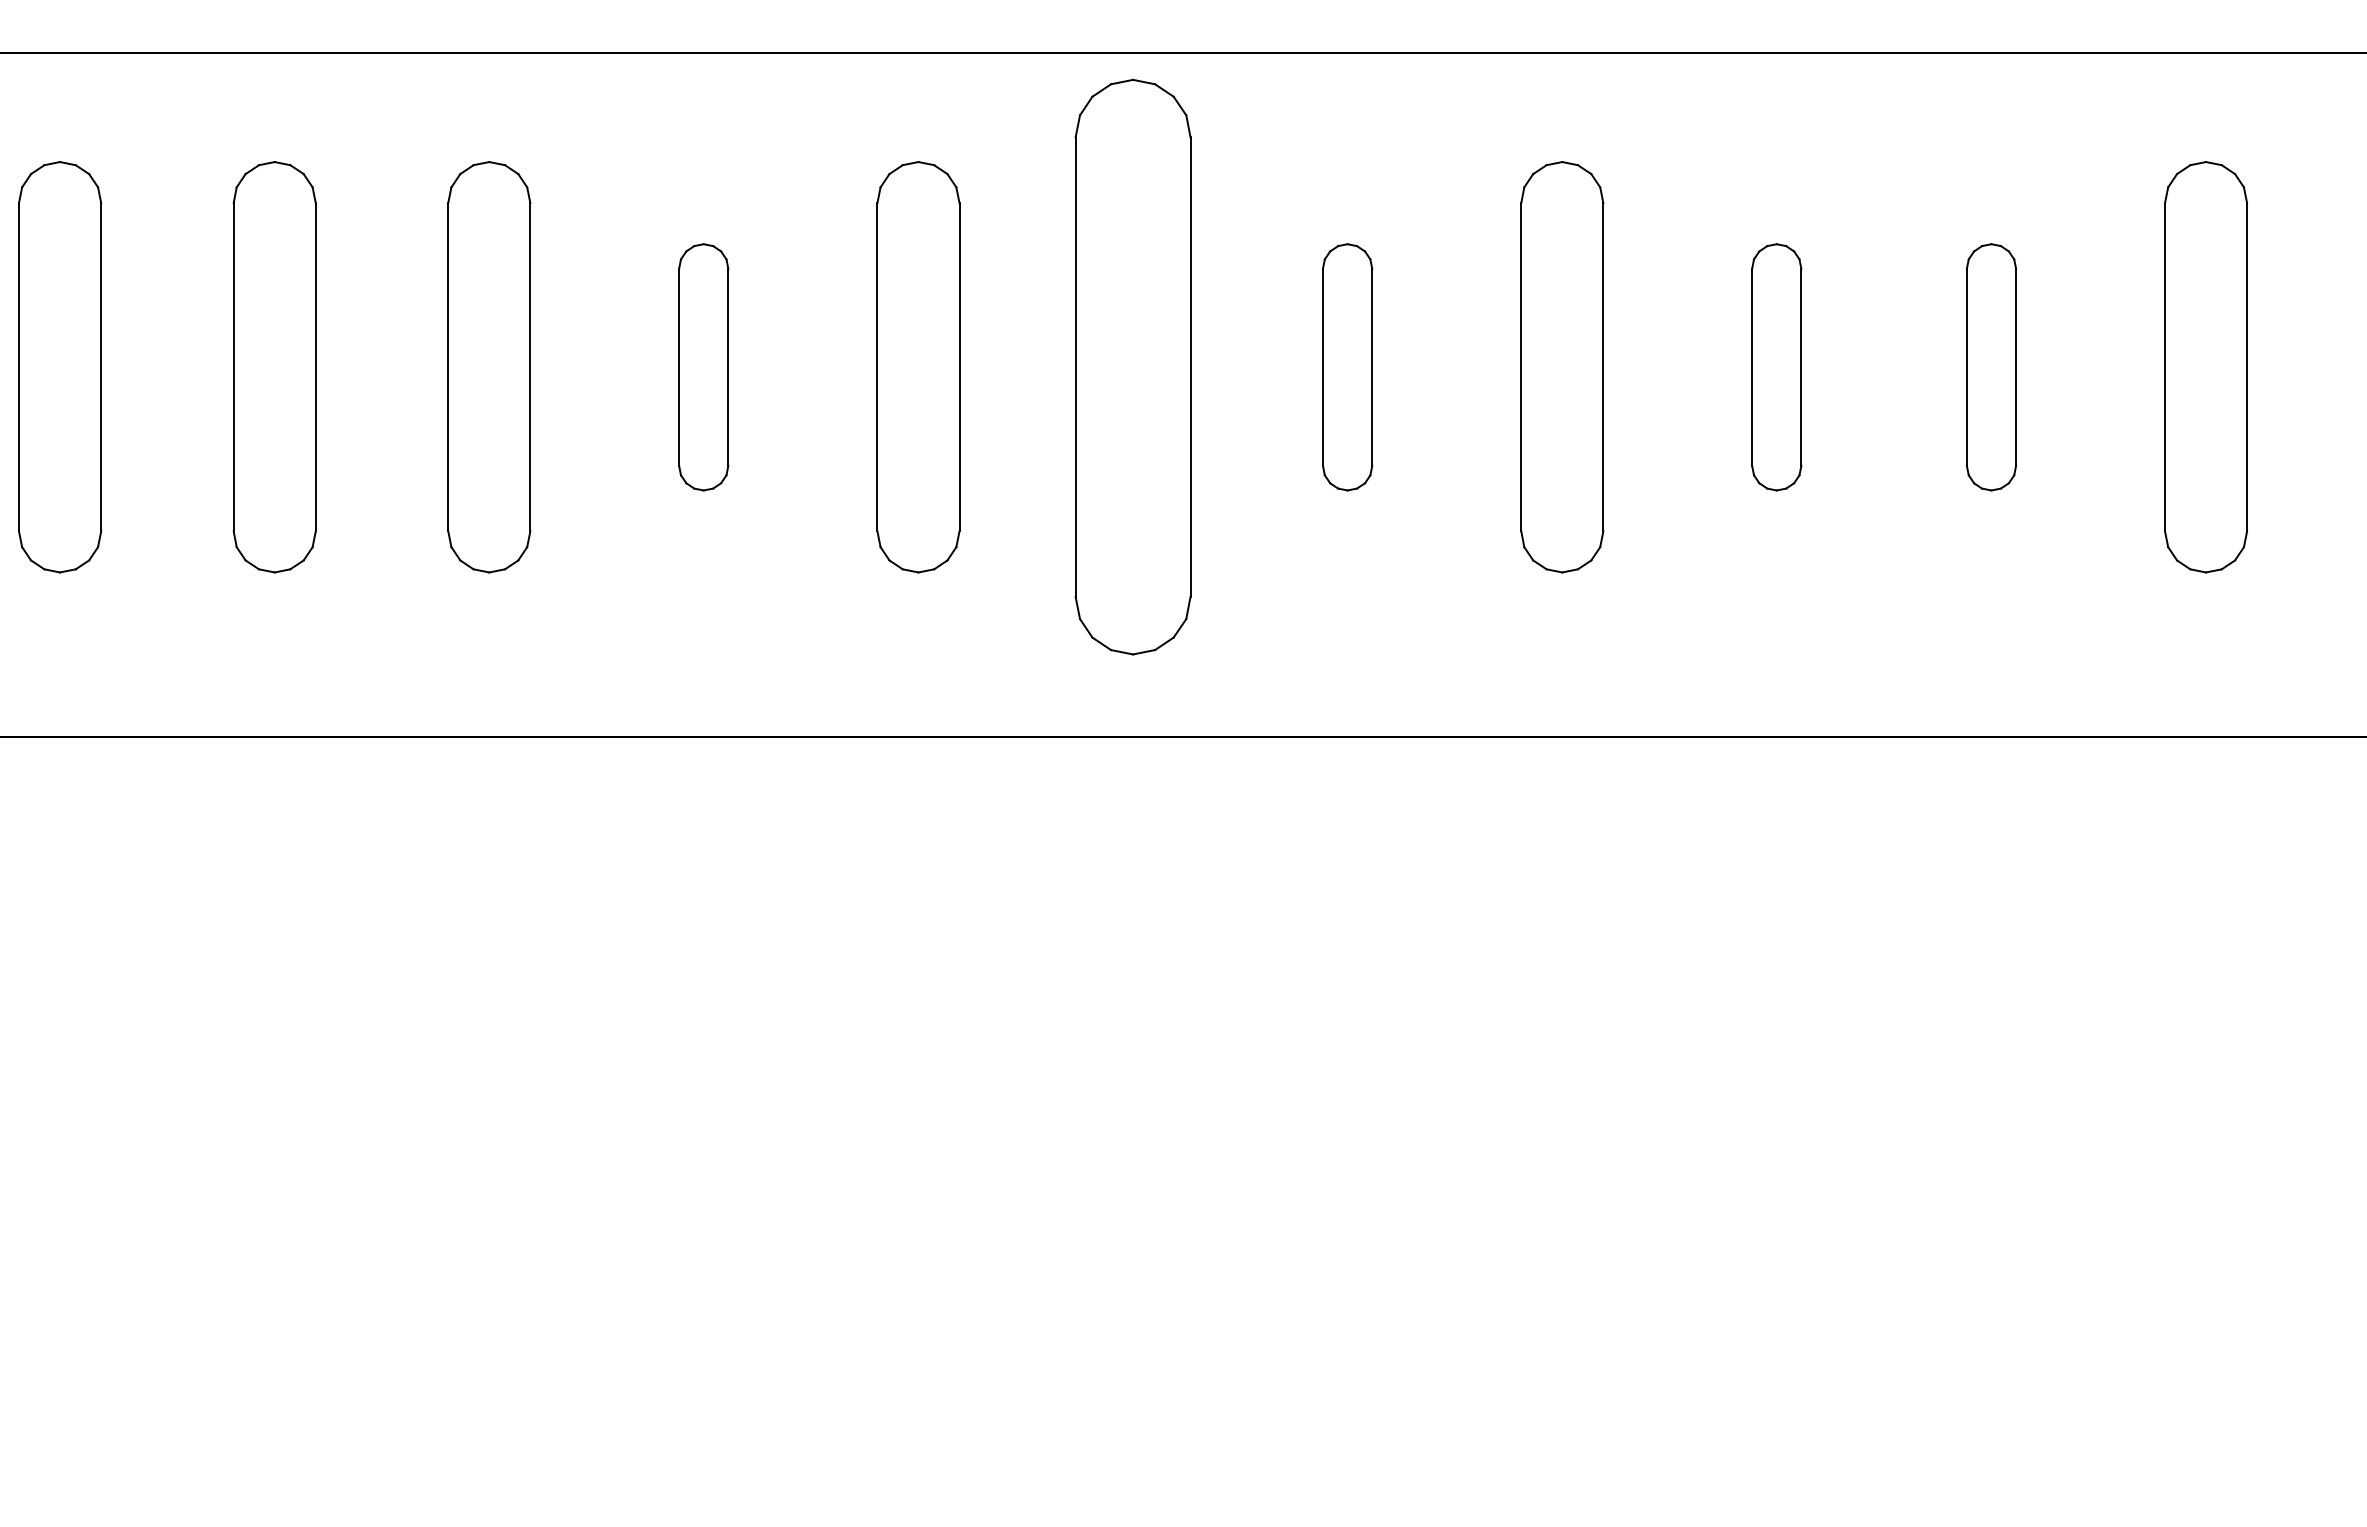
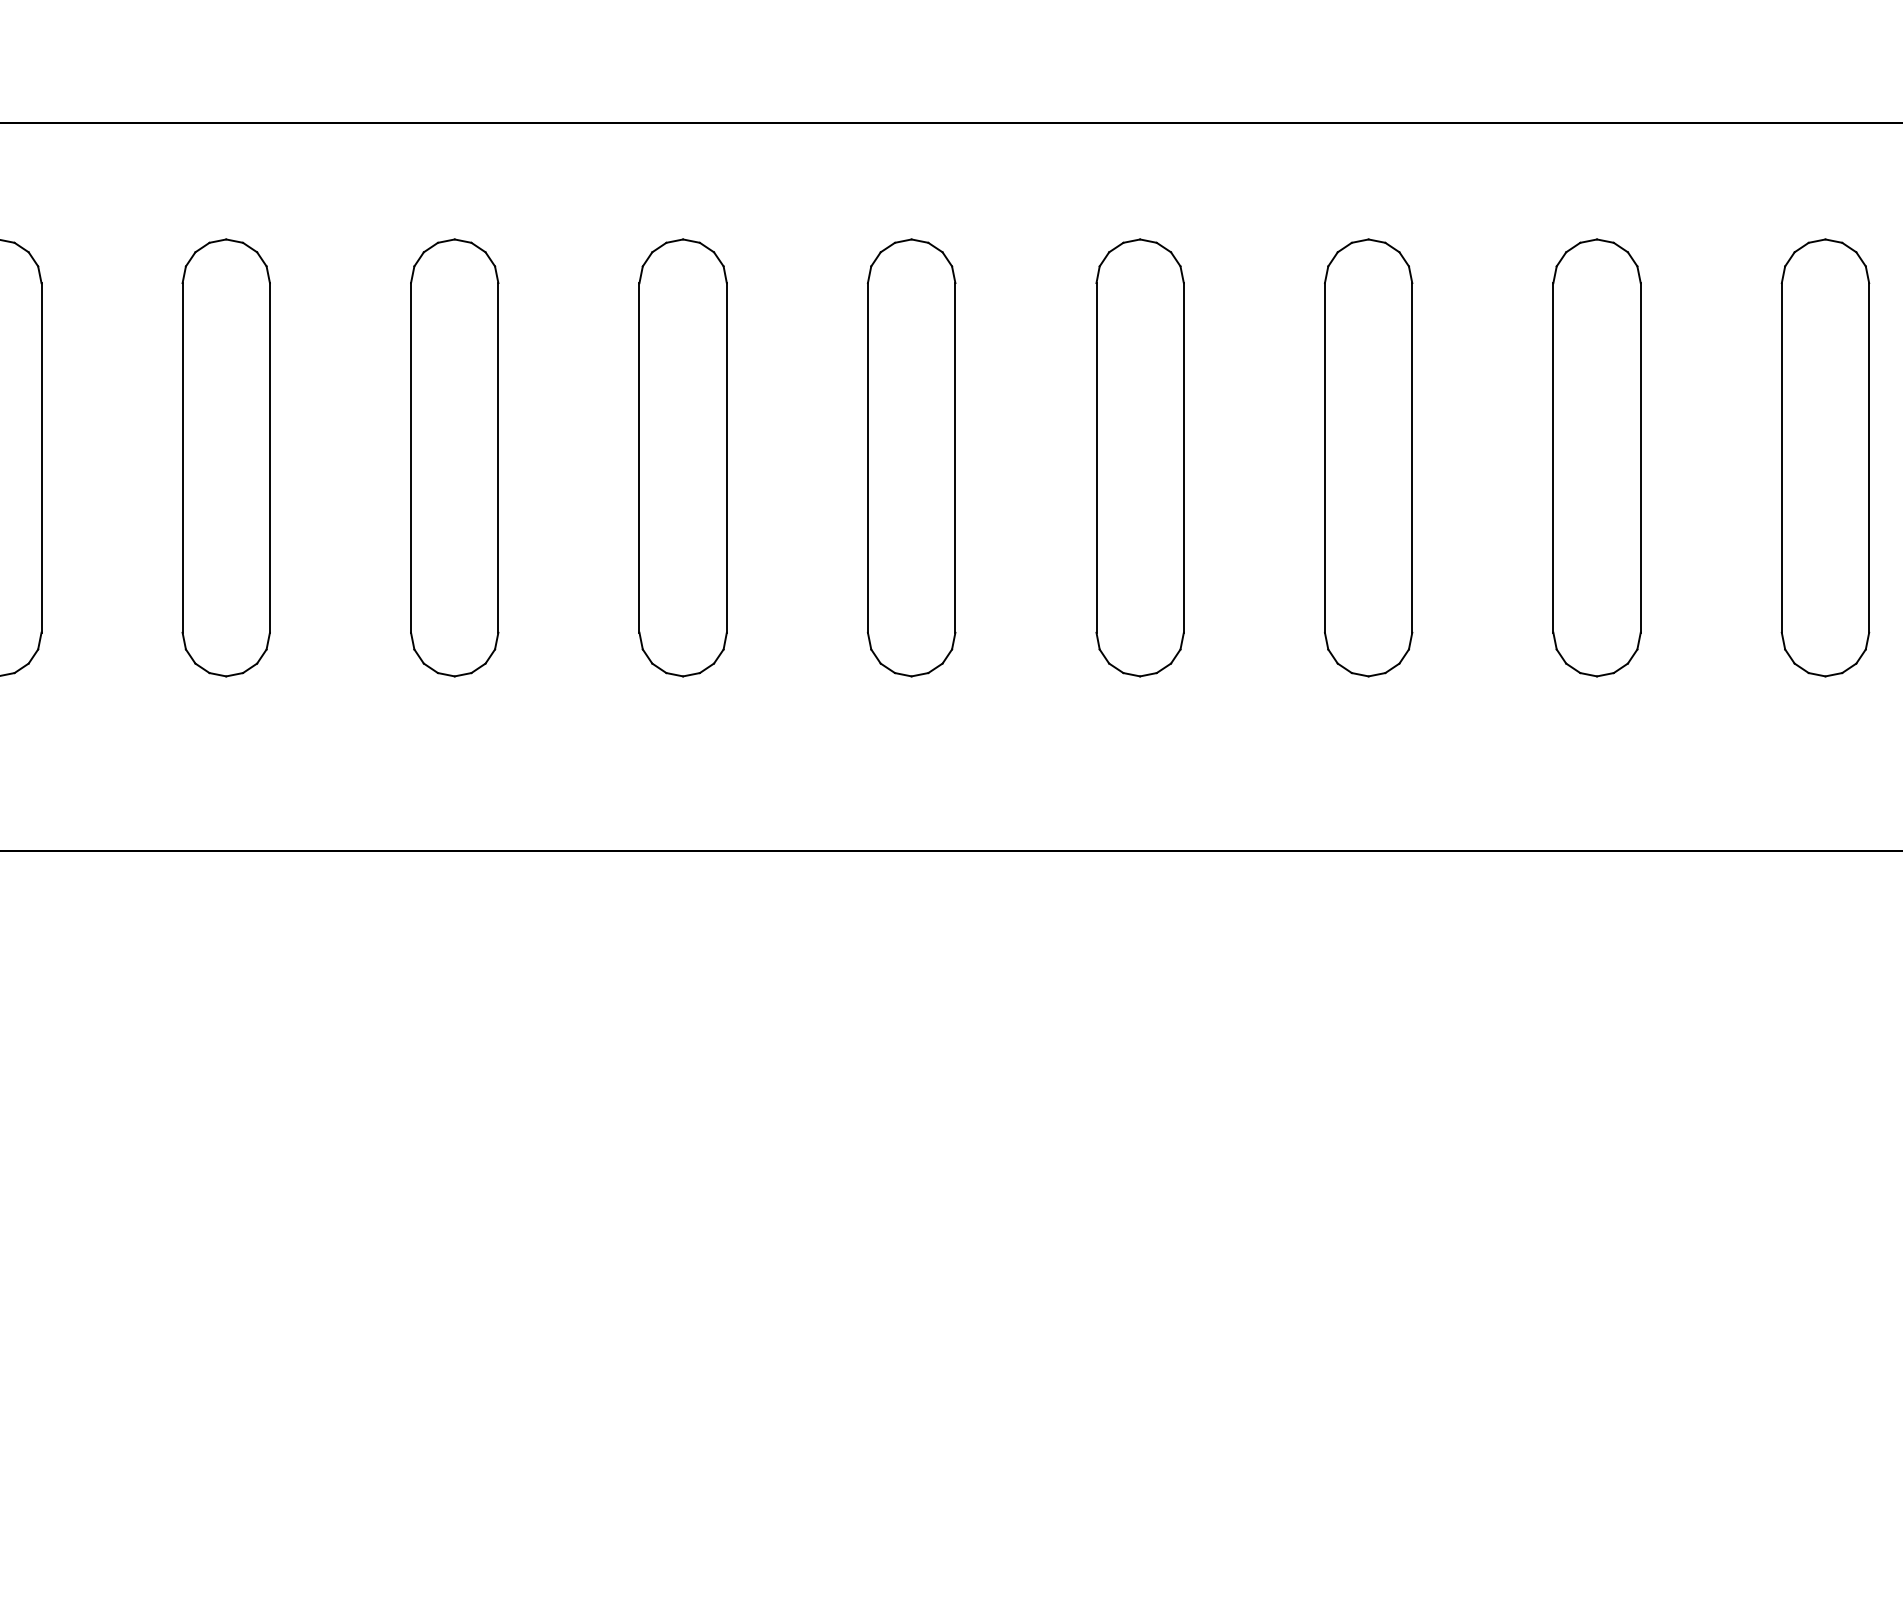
part: (703, 367) -> (225, 458), size x1.67
part: (1132, 367) -> (682, 458), size x0.71
part: (1347, 367) -> (911, 458), size x1.67
part: (1776, 367) -> (1368, 458), size x1.67
part: (1991, 367) -> (1597, 458), size x1.67

